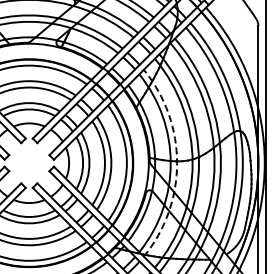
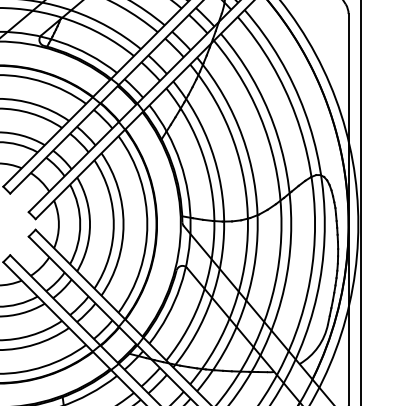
arc: (177, 163) -> (224, 224), dashed -> solid

